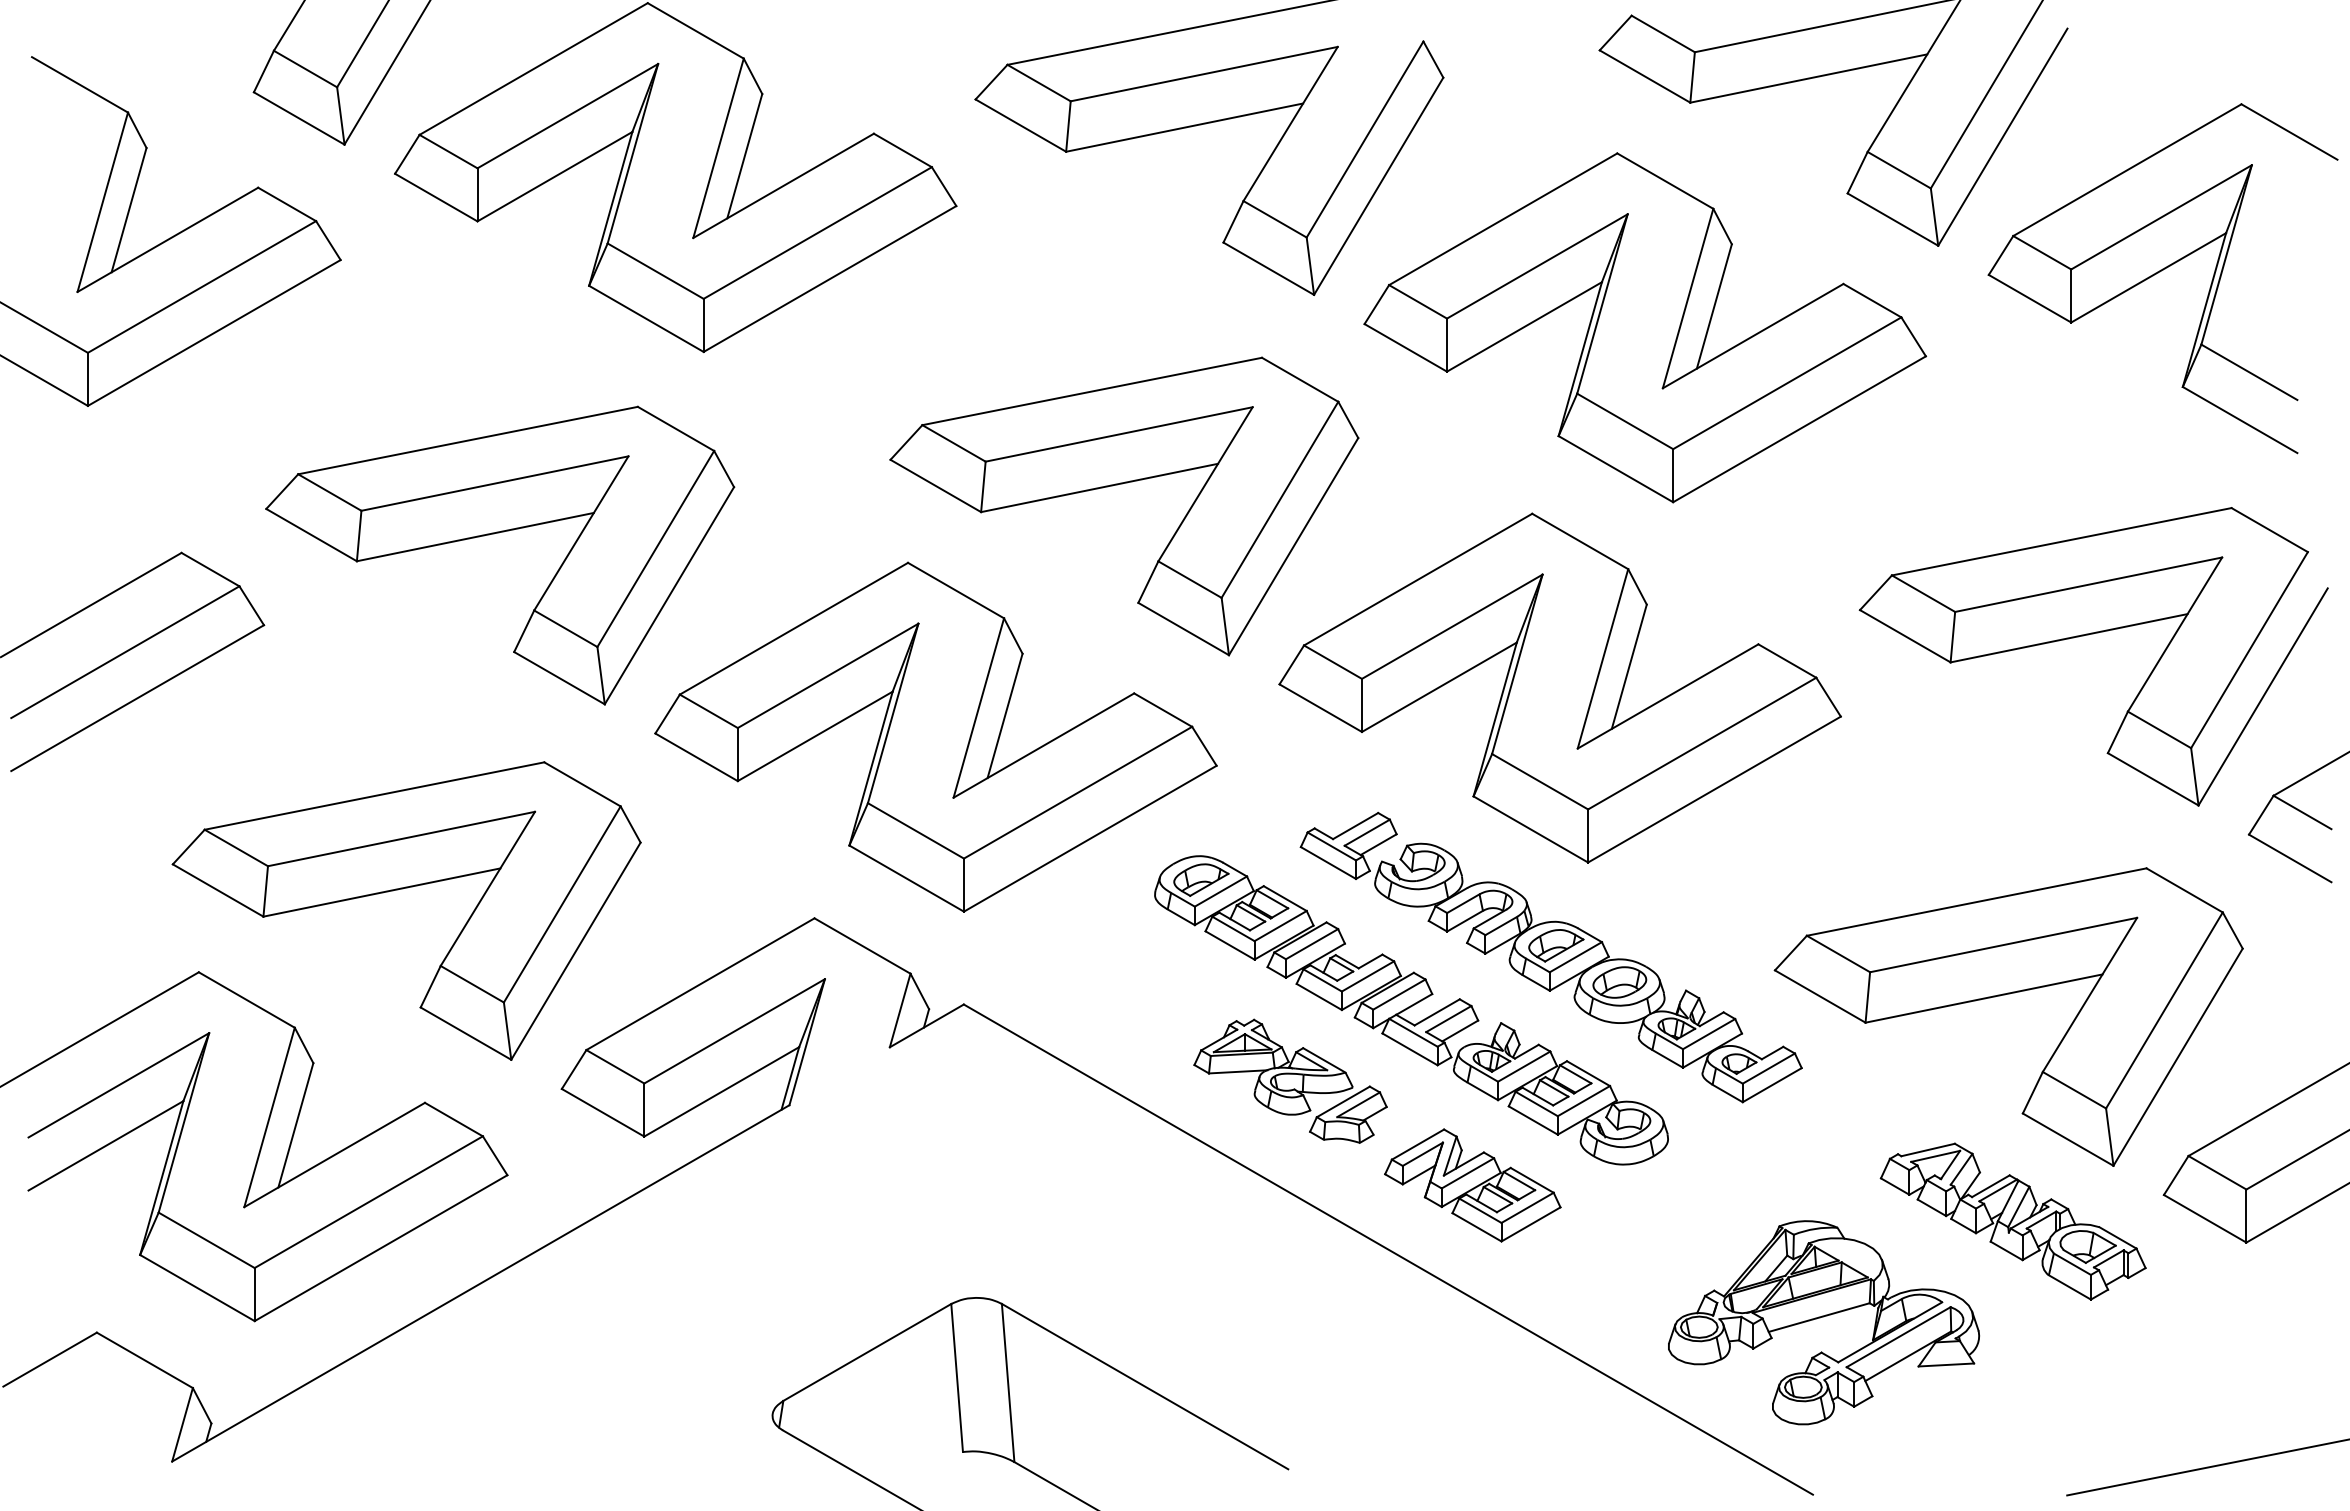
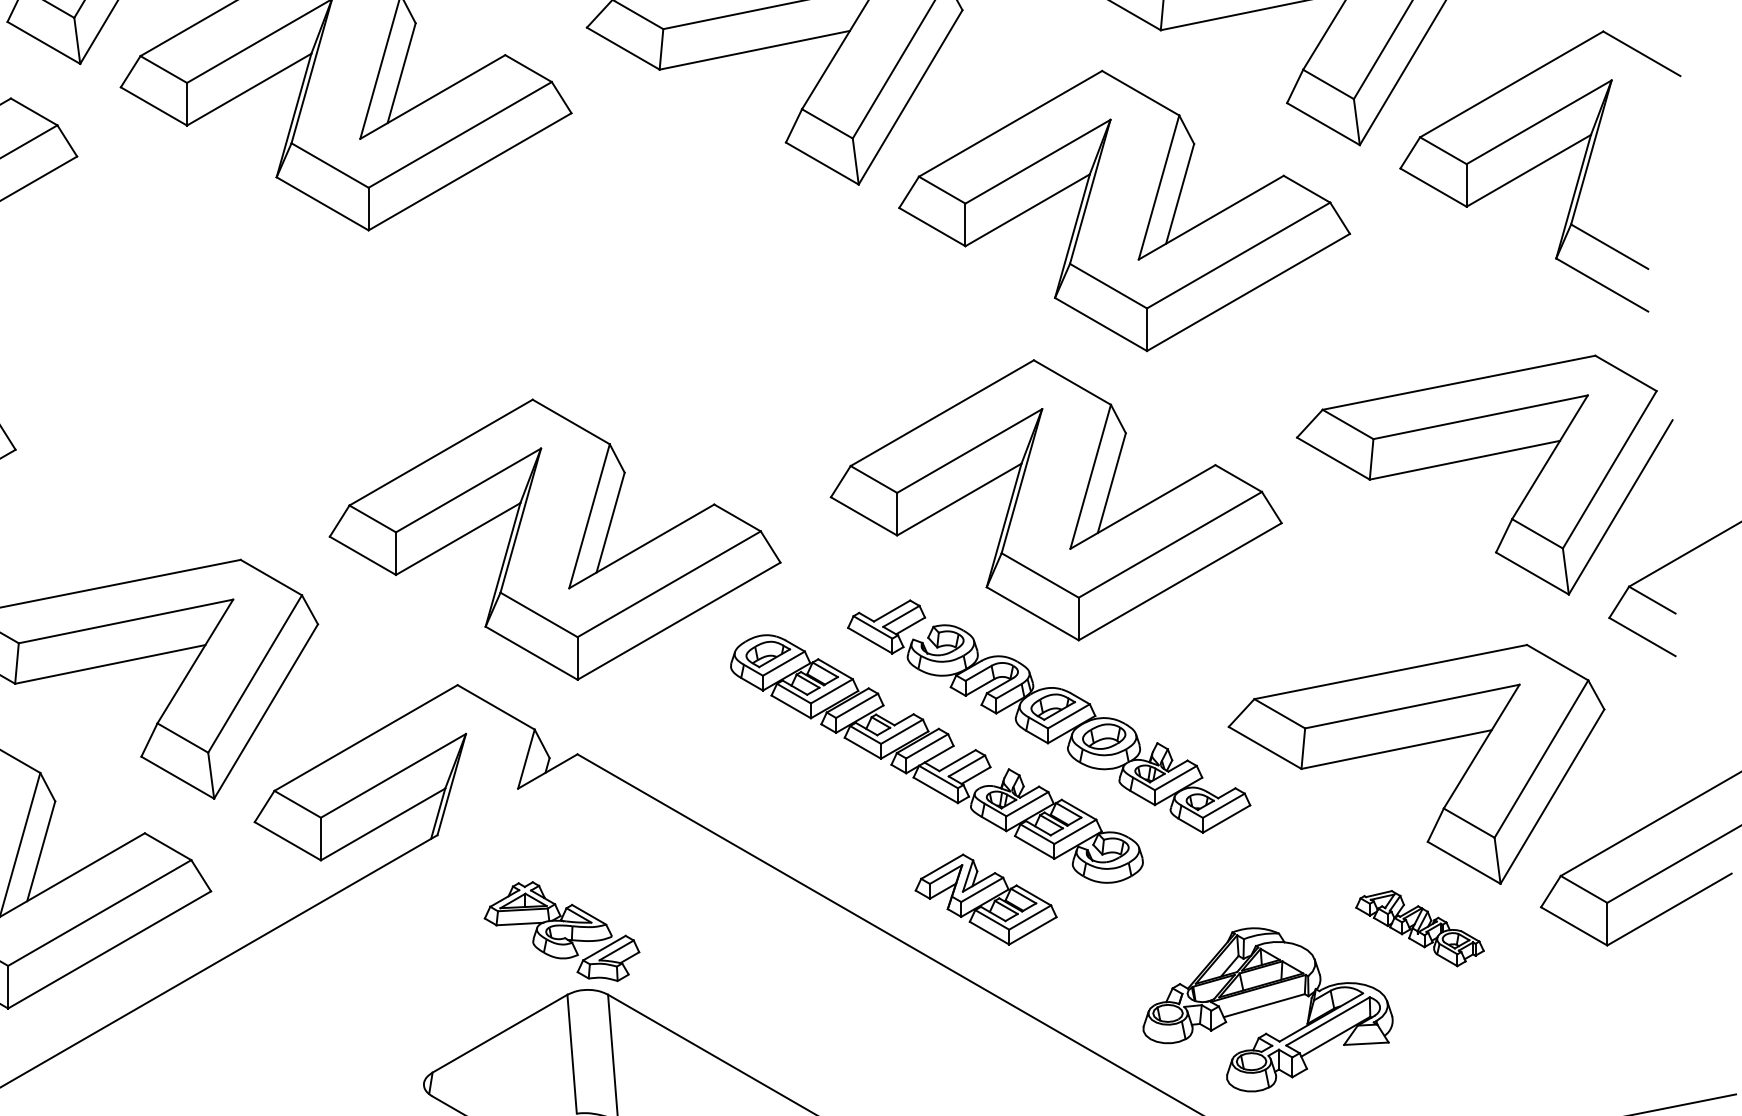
part: (1122, 484) -> (704, 336), removed
part: (494, 534) -> (200, 376), removed
part: (1290, 1080) -> (561, 930), moved
part: (2012, 1221) -> (1419, 928), size x0.6

